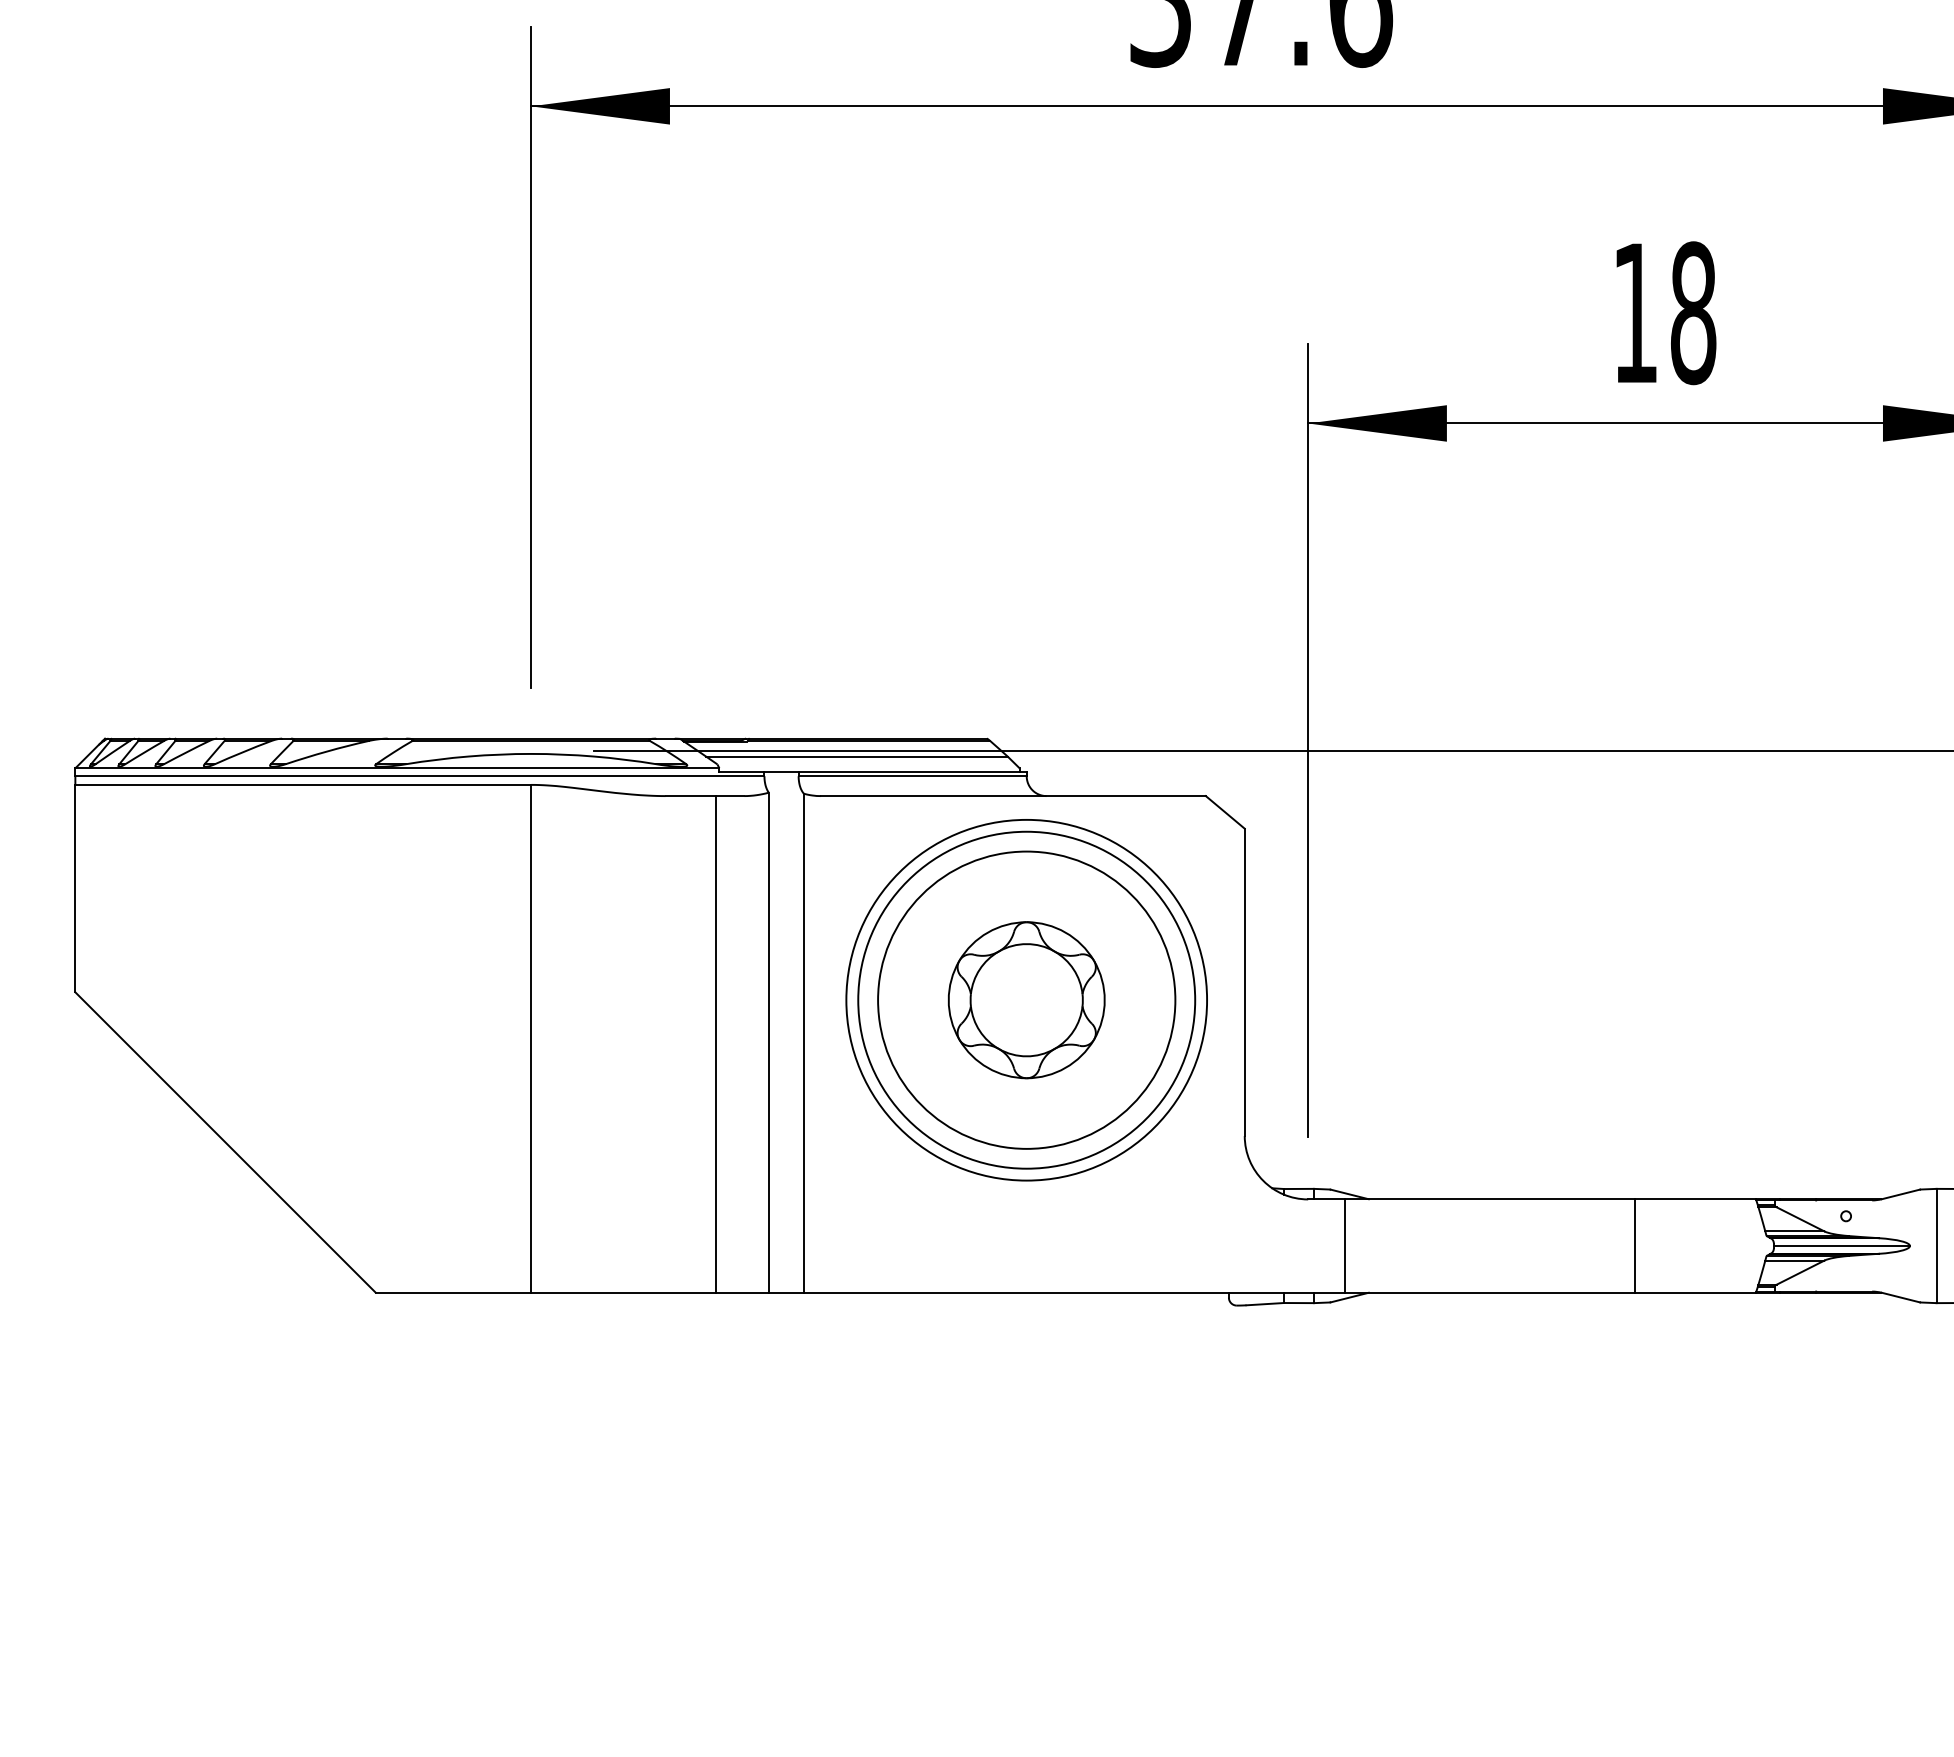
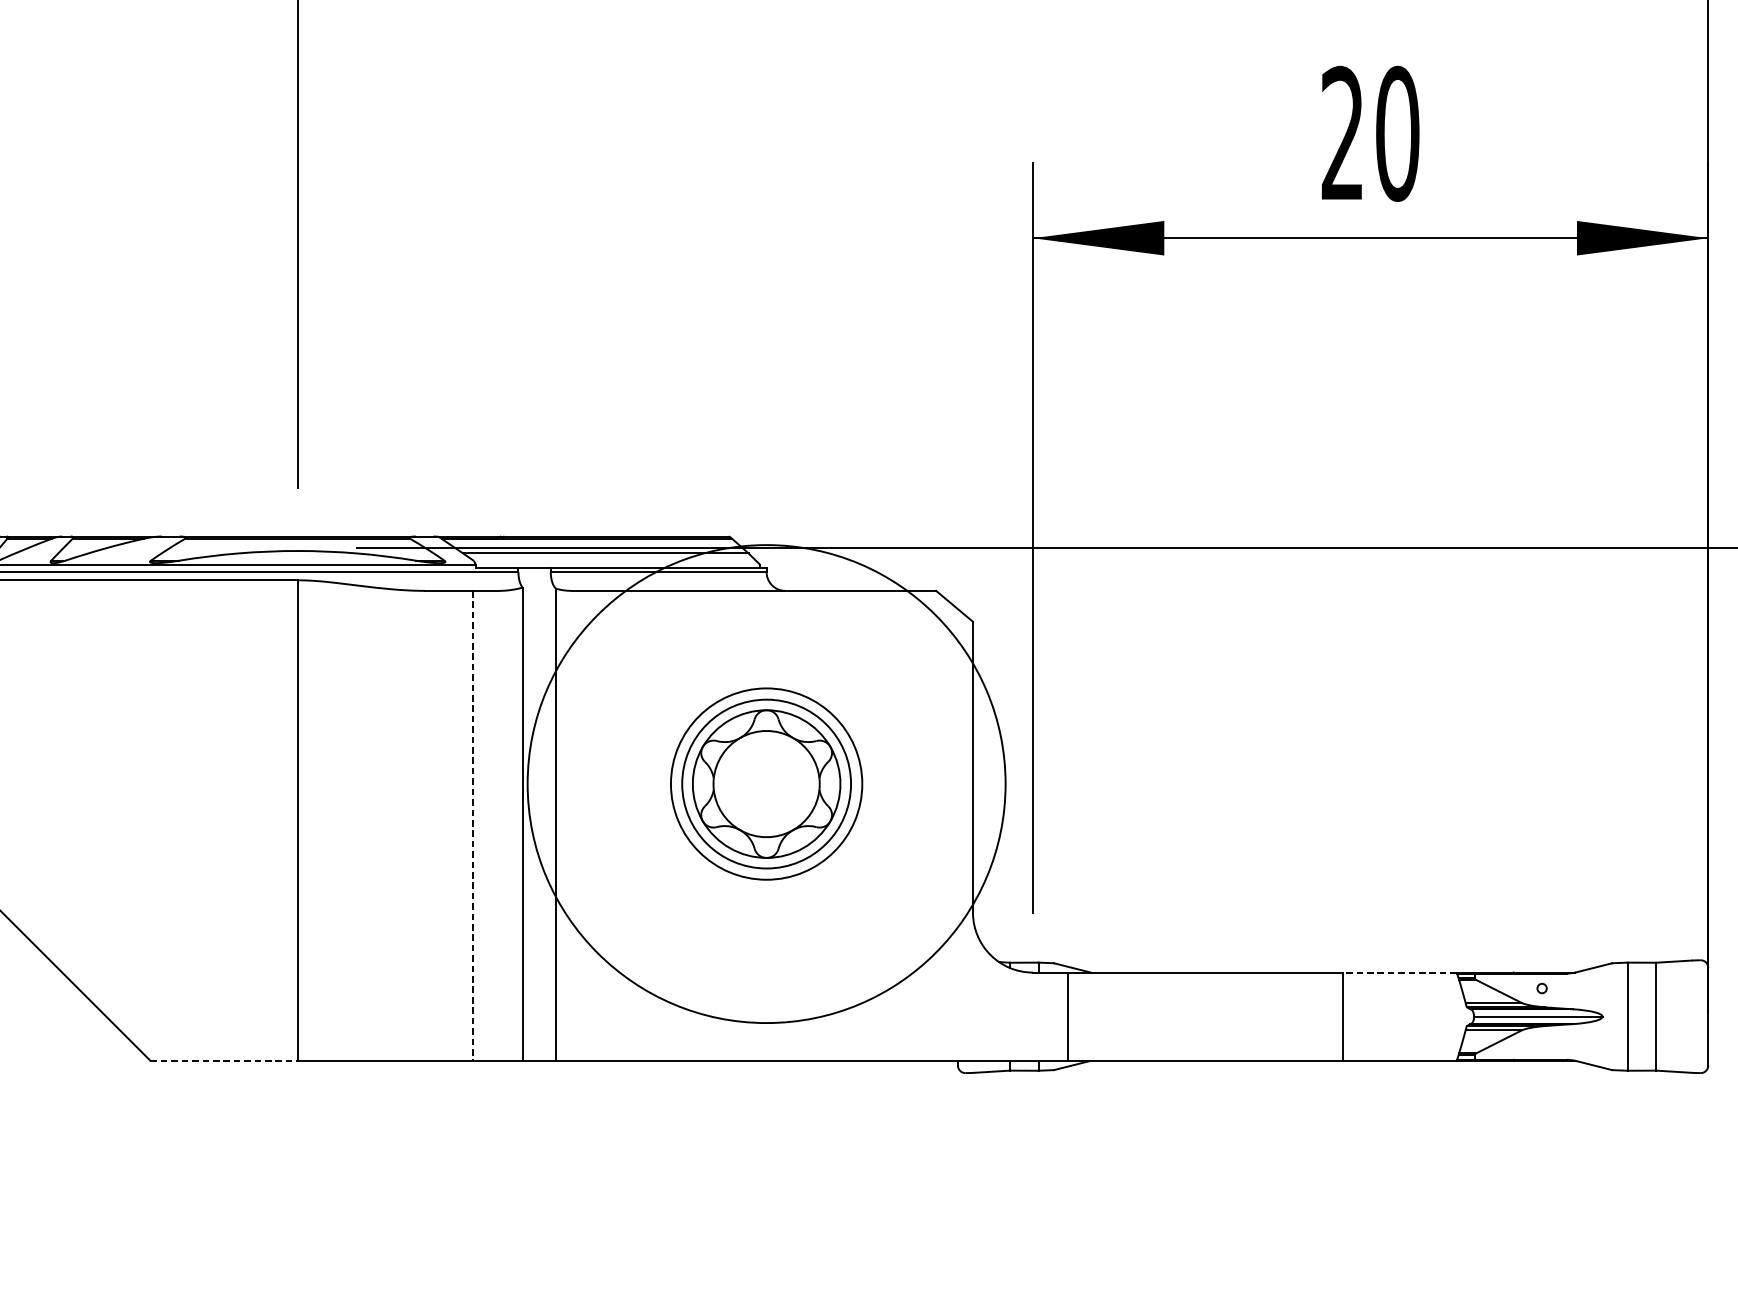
text: (1664, 312) -> (1370, 133), 18 -> 20
circle: (1026, 999) -> (766, 783), size x0.6
circle: (1026, 999) -> (766, 783), size x0.6
circle: (1026, 999) -> (766, 783), size x1.4
line: (716, 1044) -> (473, 825), solid -> dashed
line: (1695, 1199) -> (1399, 972), solid -> dashed
line: (453, 1292) -> (224, 1060), solid -> dashed

